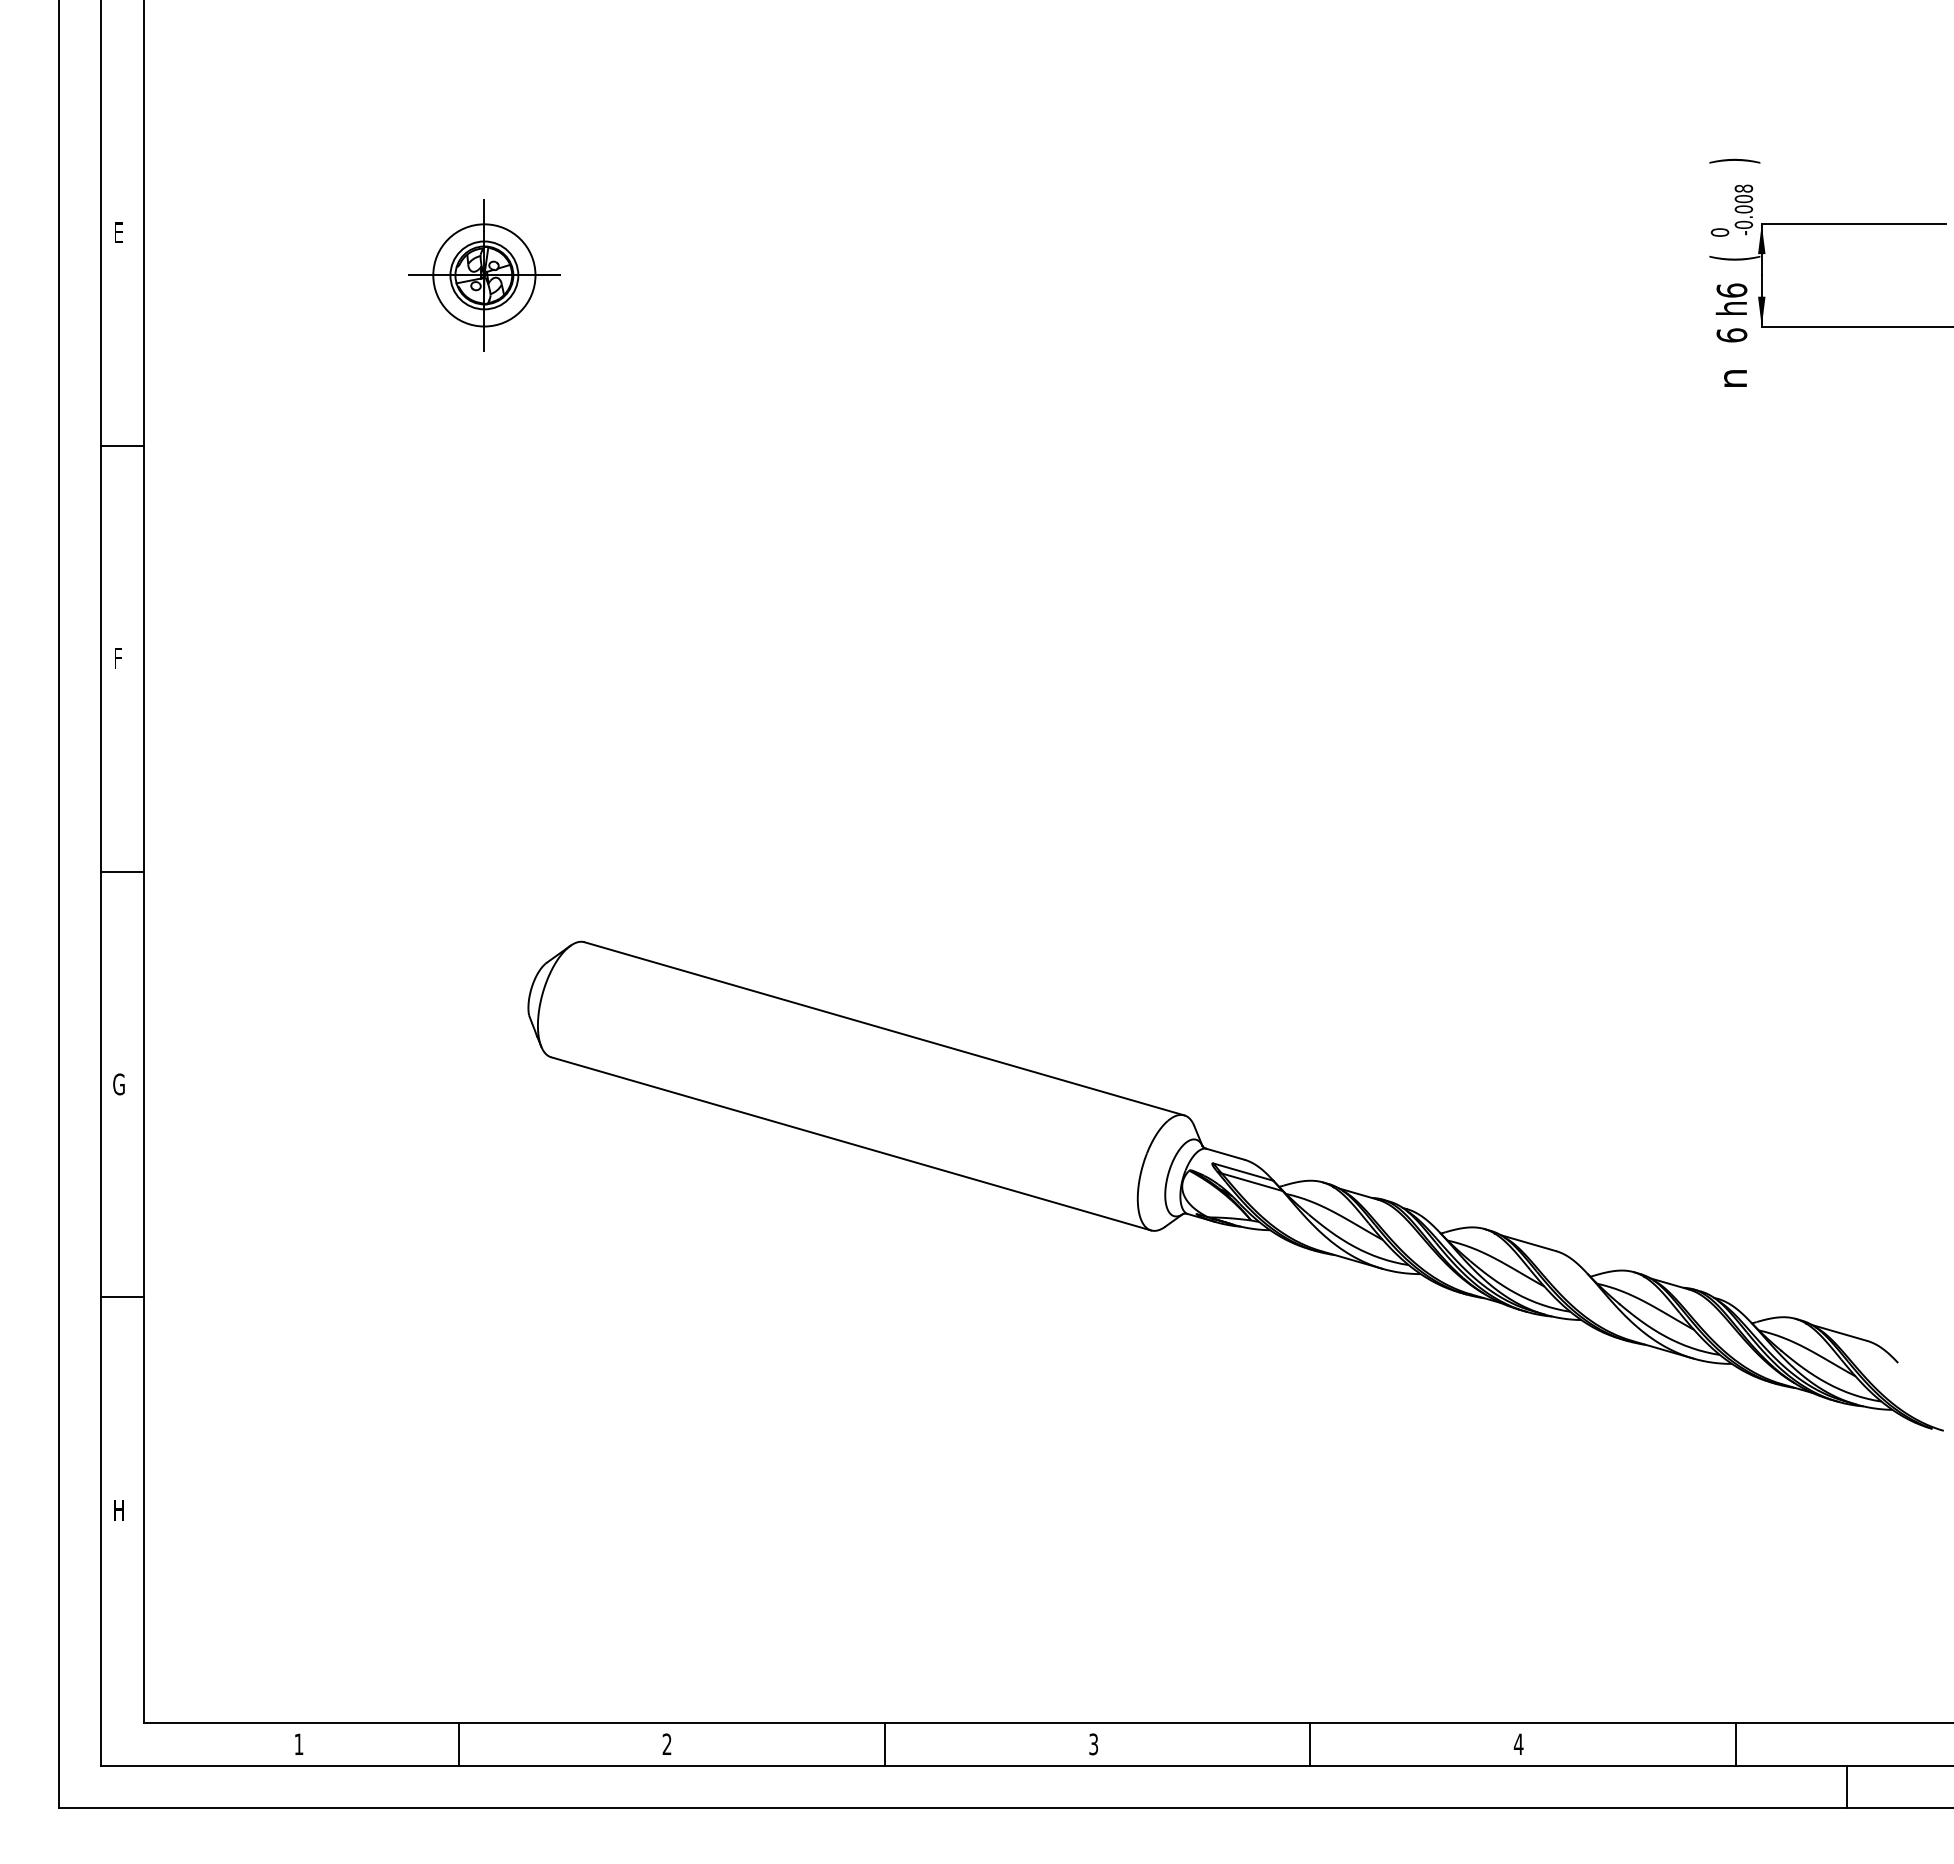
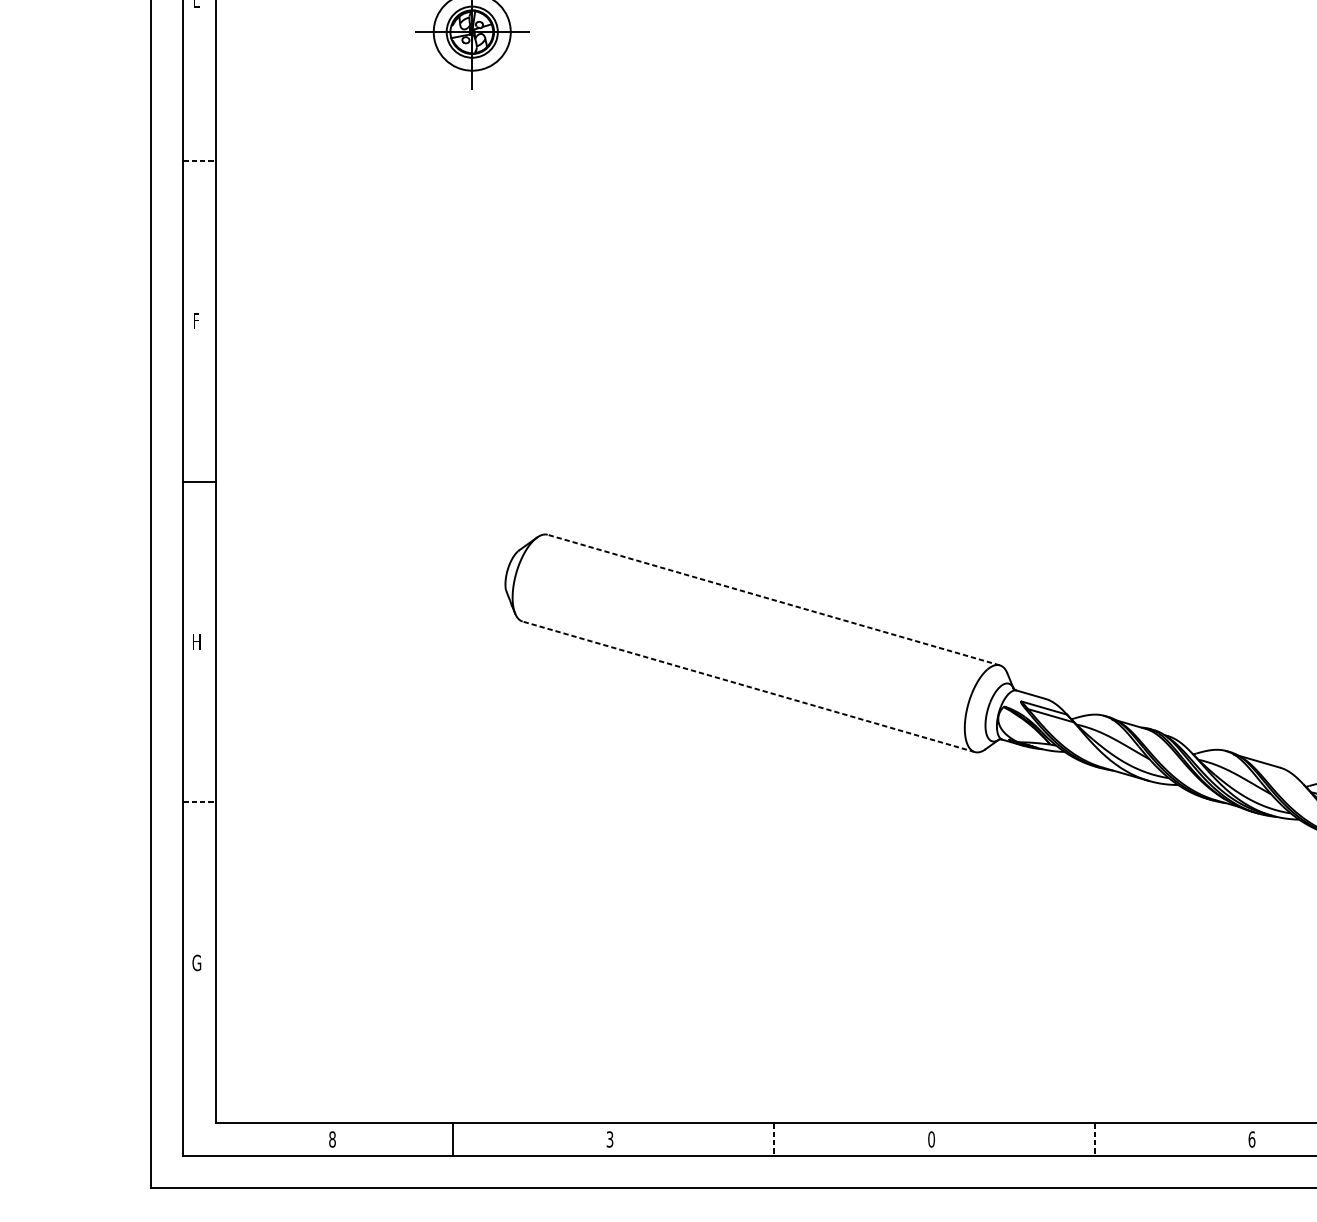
line: (122, 445) -> (199, 160), solid -> dashed
line: (883, 1028) -> (773, 599), solid -> dashed
text: (118, 1084) -> (196, 642), G -> H
line: (850, 1143) -> (748, 686), solid -> dashed
line: (122, 1297) -> (199, 802), solid -> dashed
text: (118, 1510) -> (196, 963), H -> G
text: (298, 1744) -> (332, 1139), 1 -> 8
text: (666, 1744) -> (609, 1139), 2 -> 3
line: (884, 1744) -> (773, 1139), solid -> dashed
text: (1093, 1744) -> (931, 1139), 3 -> 0
line: (1310, 1744) -> (1094, 1139), solid -> dashed
text: (1518, 1744) -> (1251, 1139), 4 -> 6

